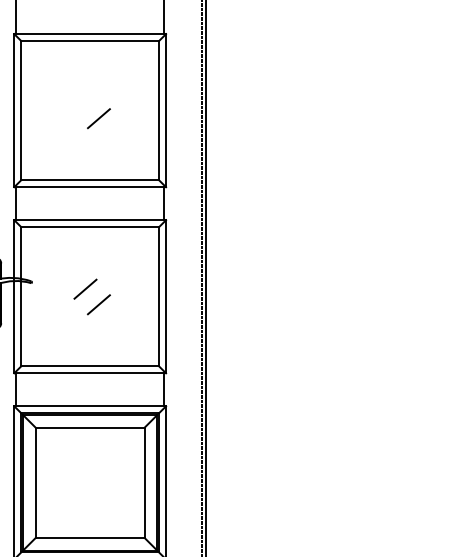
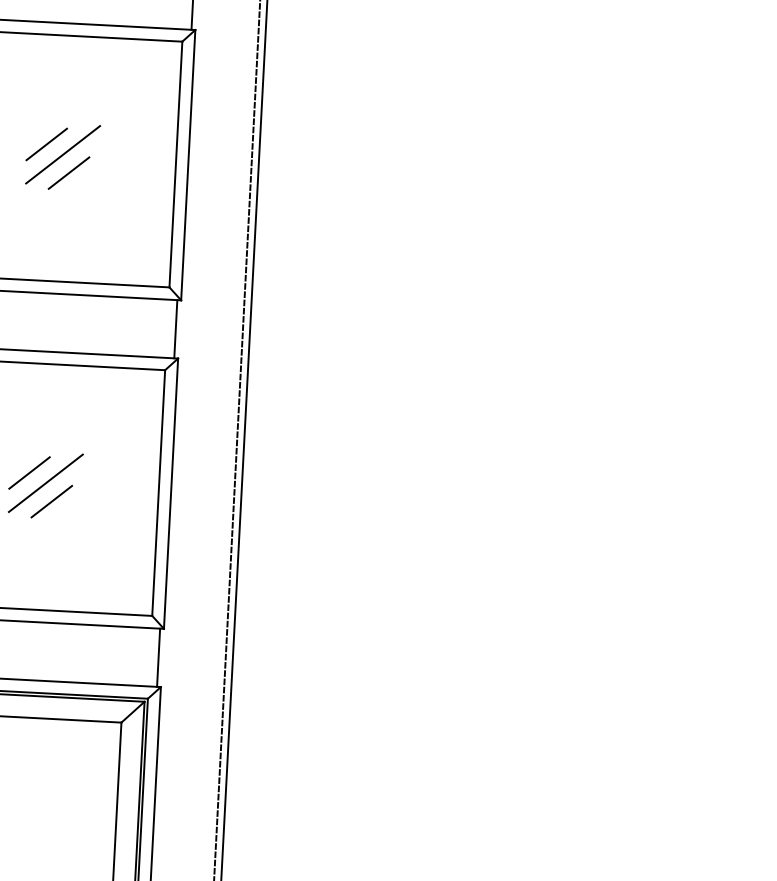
line: (85, 102) -> (46, 143), added
line: (95, 108) -> (63, 154), added
line: (95, 294) -> (46, 483), added

